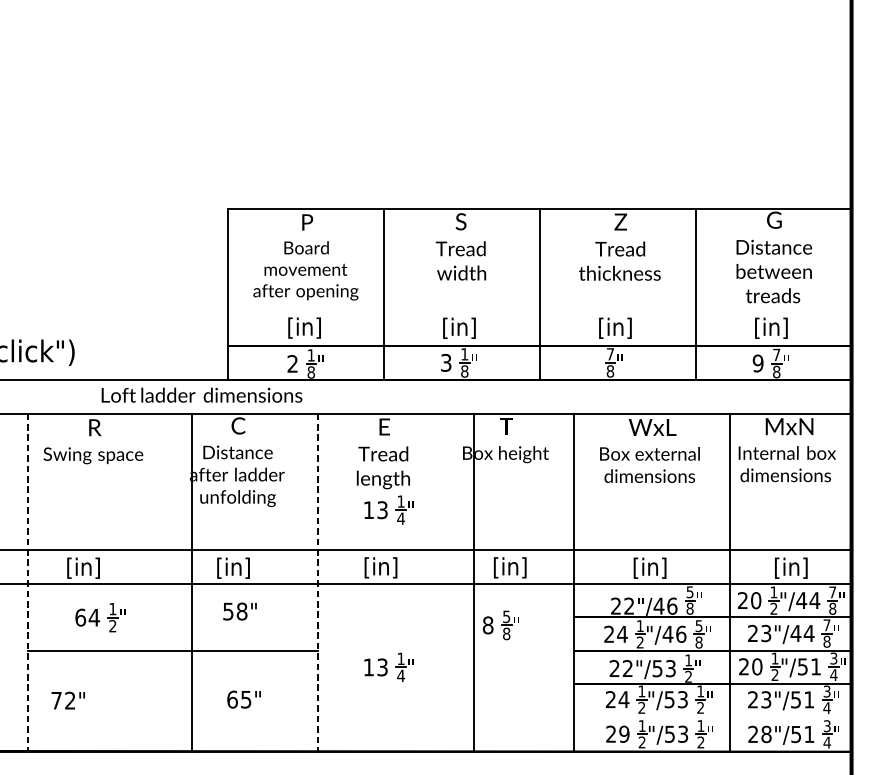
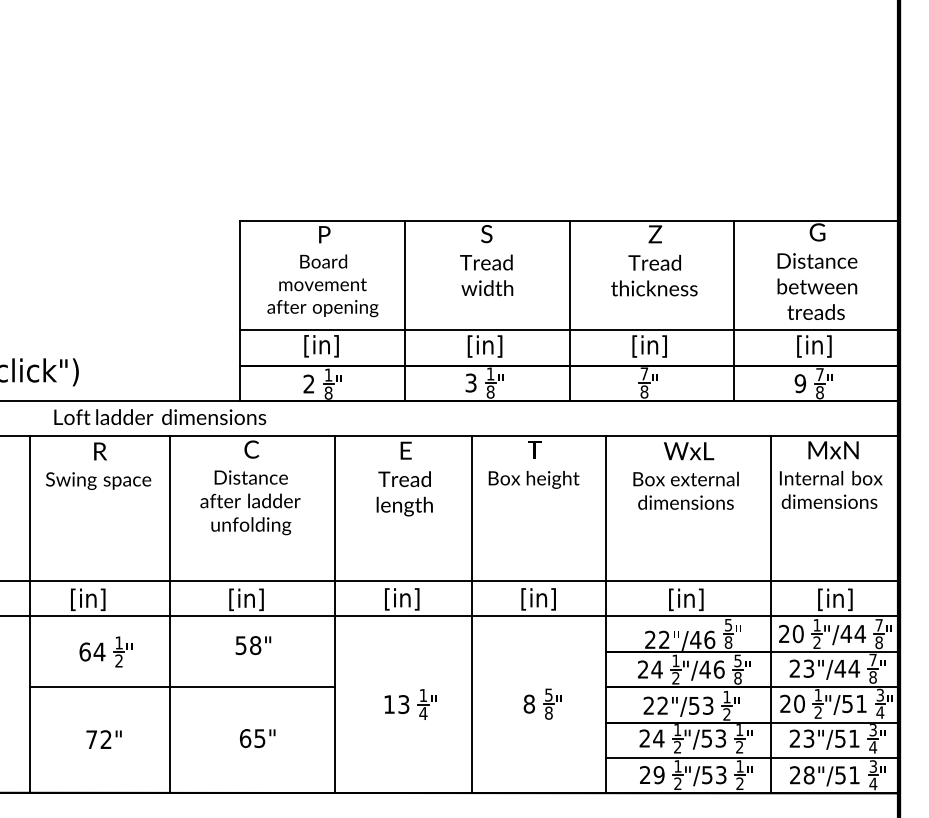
line: (539, 313) -> (569, 330), added
text: (202, 395) -> (160, 417), moved
part: (388, 510) -> (410, 538), removed
line: (191, 582) -> (169, 614), moved
line: (474, 582) -> (471, 614), moved
line: (27, 583) -> (29, 615), dashed -> solid
line: (317, 583) -> (335, 615), dashed -> solid
part: (500, 624) -> (542, 703), moved
text: (67, 700) -> (103, 739), moved
line: (712, 717) -> (752, 757), added

